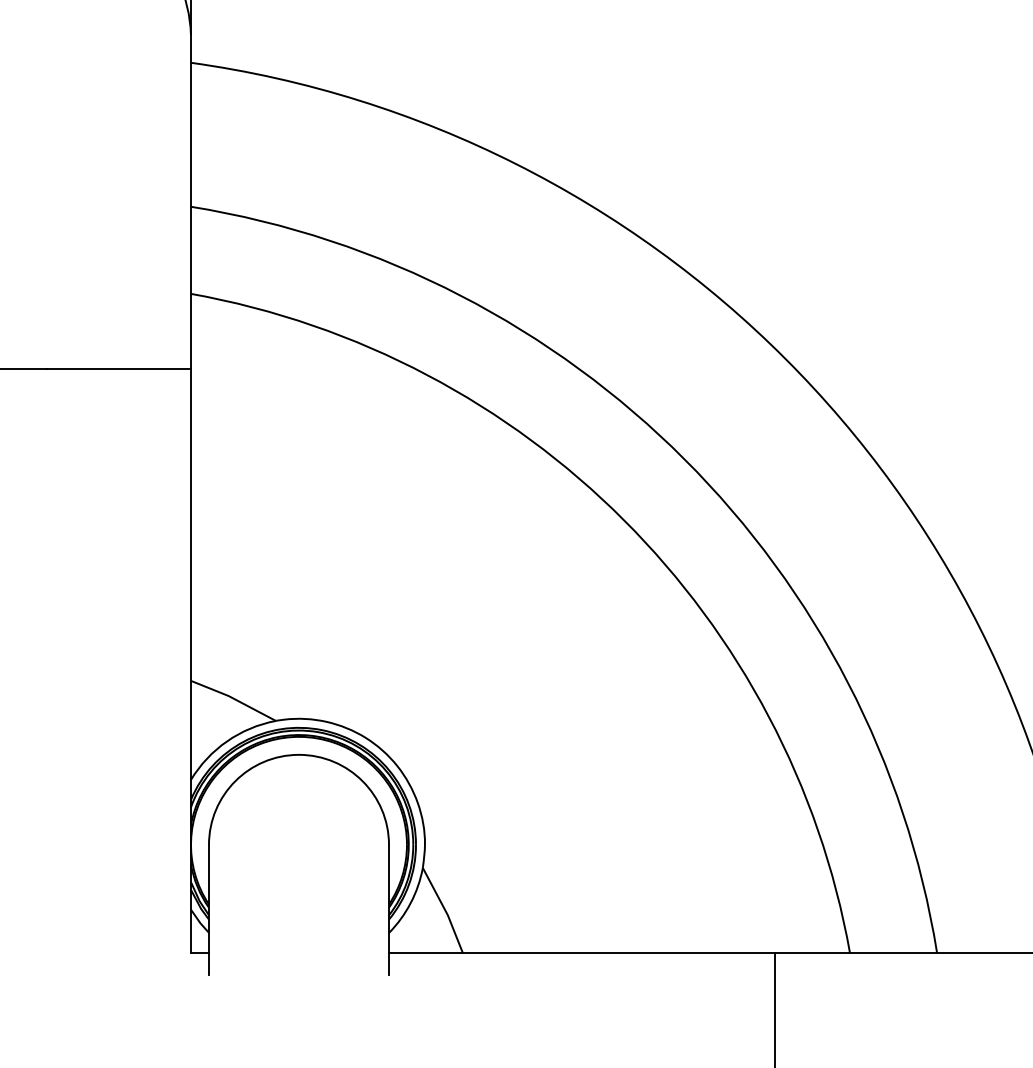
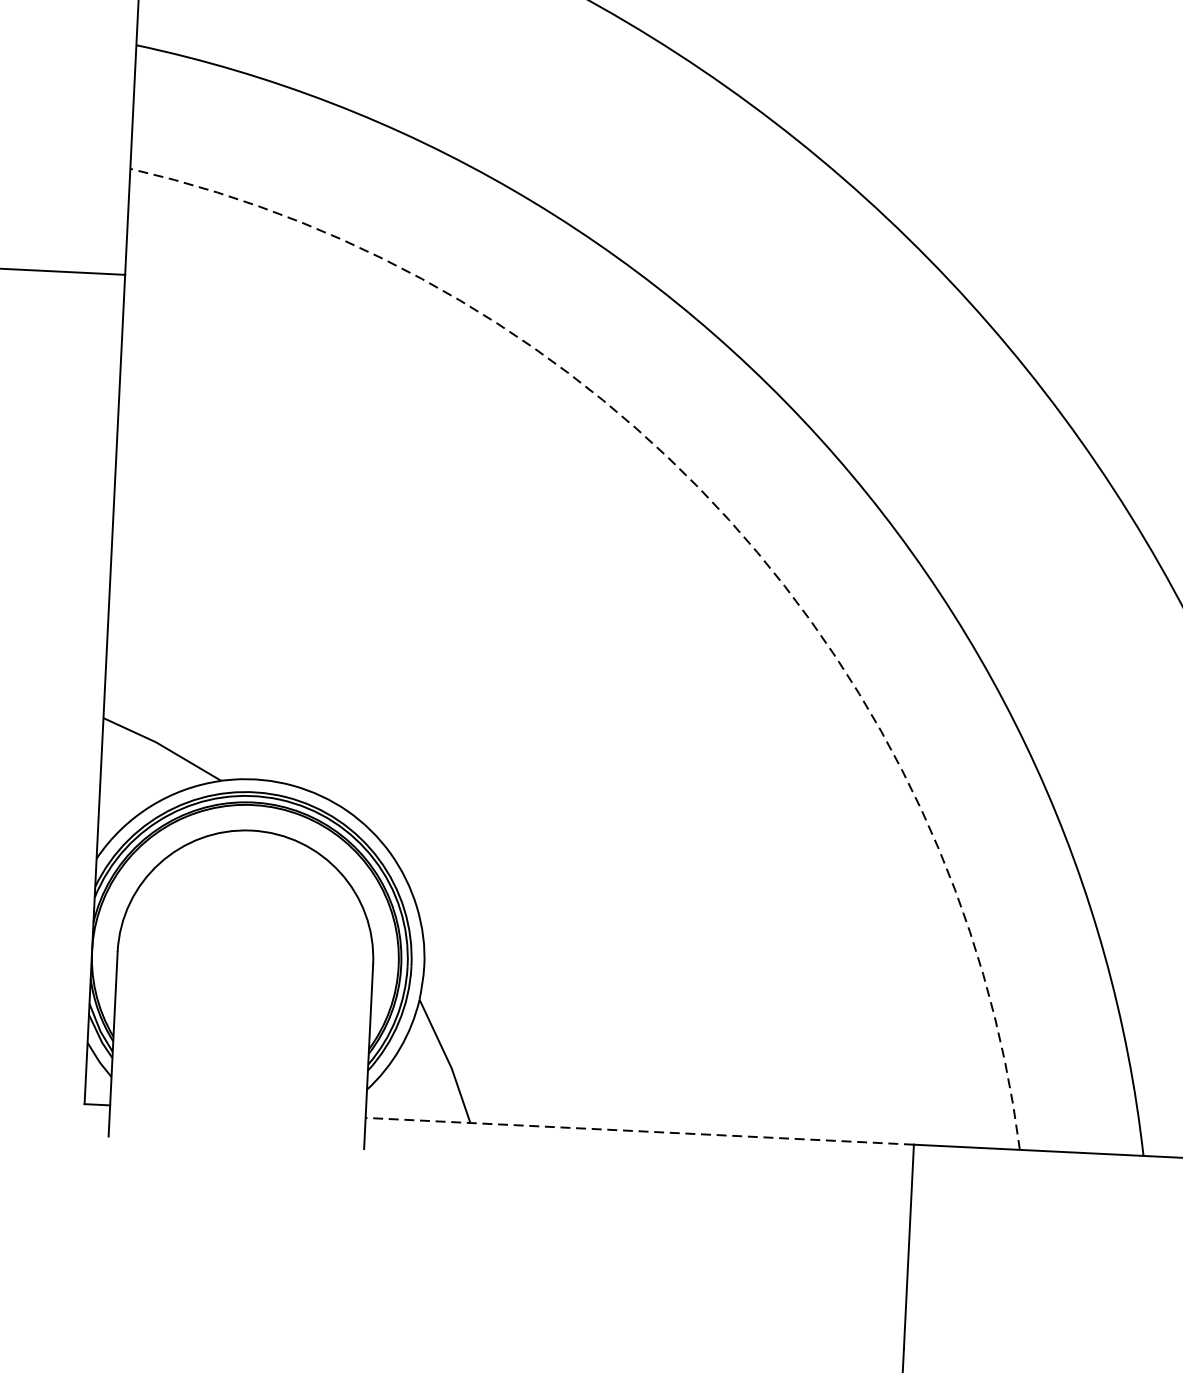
arc: (623, 520) -> (728, 520), solid -> dashed
line: (581, 952) -> (638, 1130), solid -> dashed

